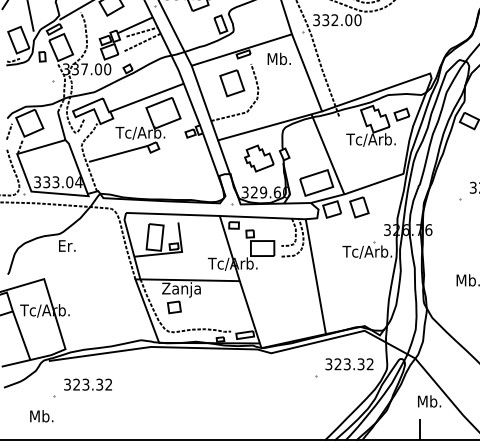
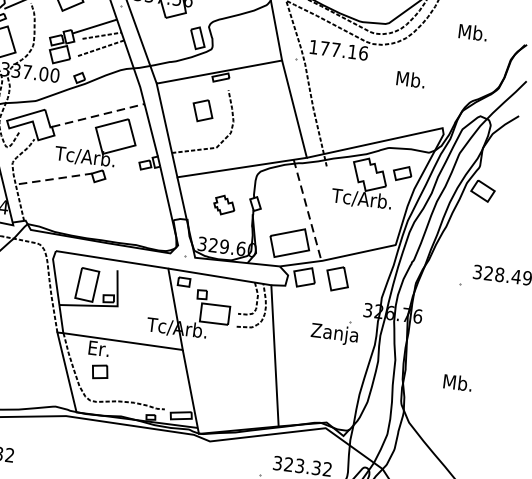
text: (337, 20) -> (338, 50), 332.00 -> 177.16
text: (278, 58) -> (409, 78), moved
part: (232, 83) -> (203, 110), size x0.7
line: (147, 97) -> (98, 115), solid -> dashed
line: (118, 153) -> (55, 178), solid -> dashed
line: (328, 154) -> (308, 210), solid -> dashed
part: (259, 158) -> (224, 205), size x0.6
text: (367, 252) -> (340, 334), Tc/Arb. -> Zanja
text: (181, 289) -> (111, 351), Zanja -> Er.

